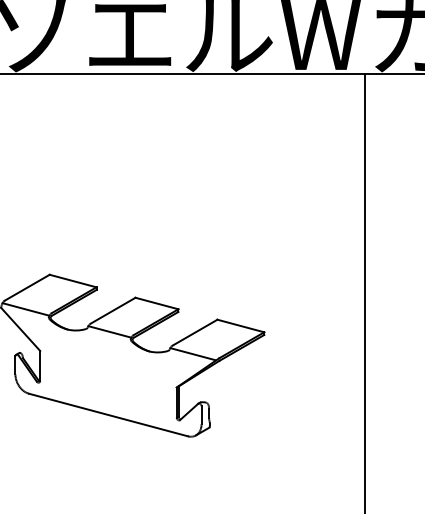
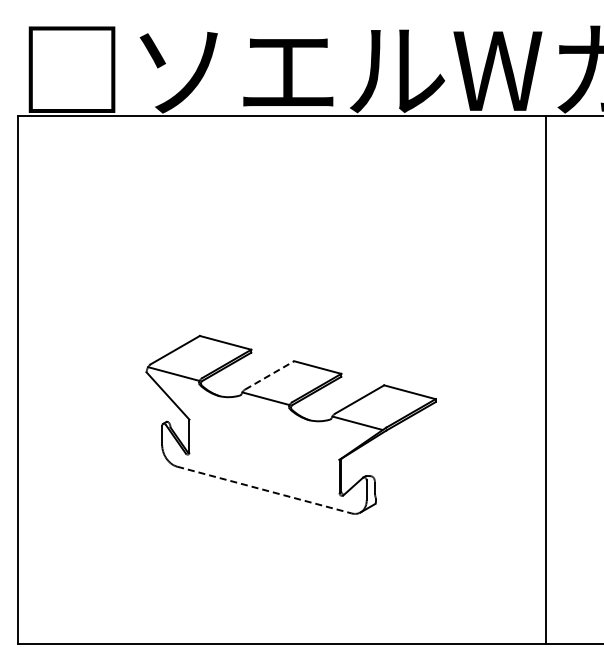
line: (113, 310) -> (270, 375), solid -> dashed
line: (108, 415) -> (264, 490), solid -> dashed

